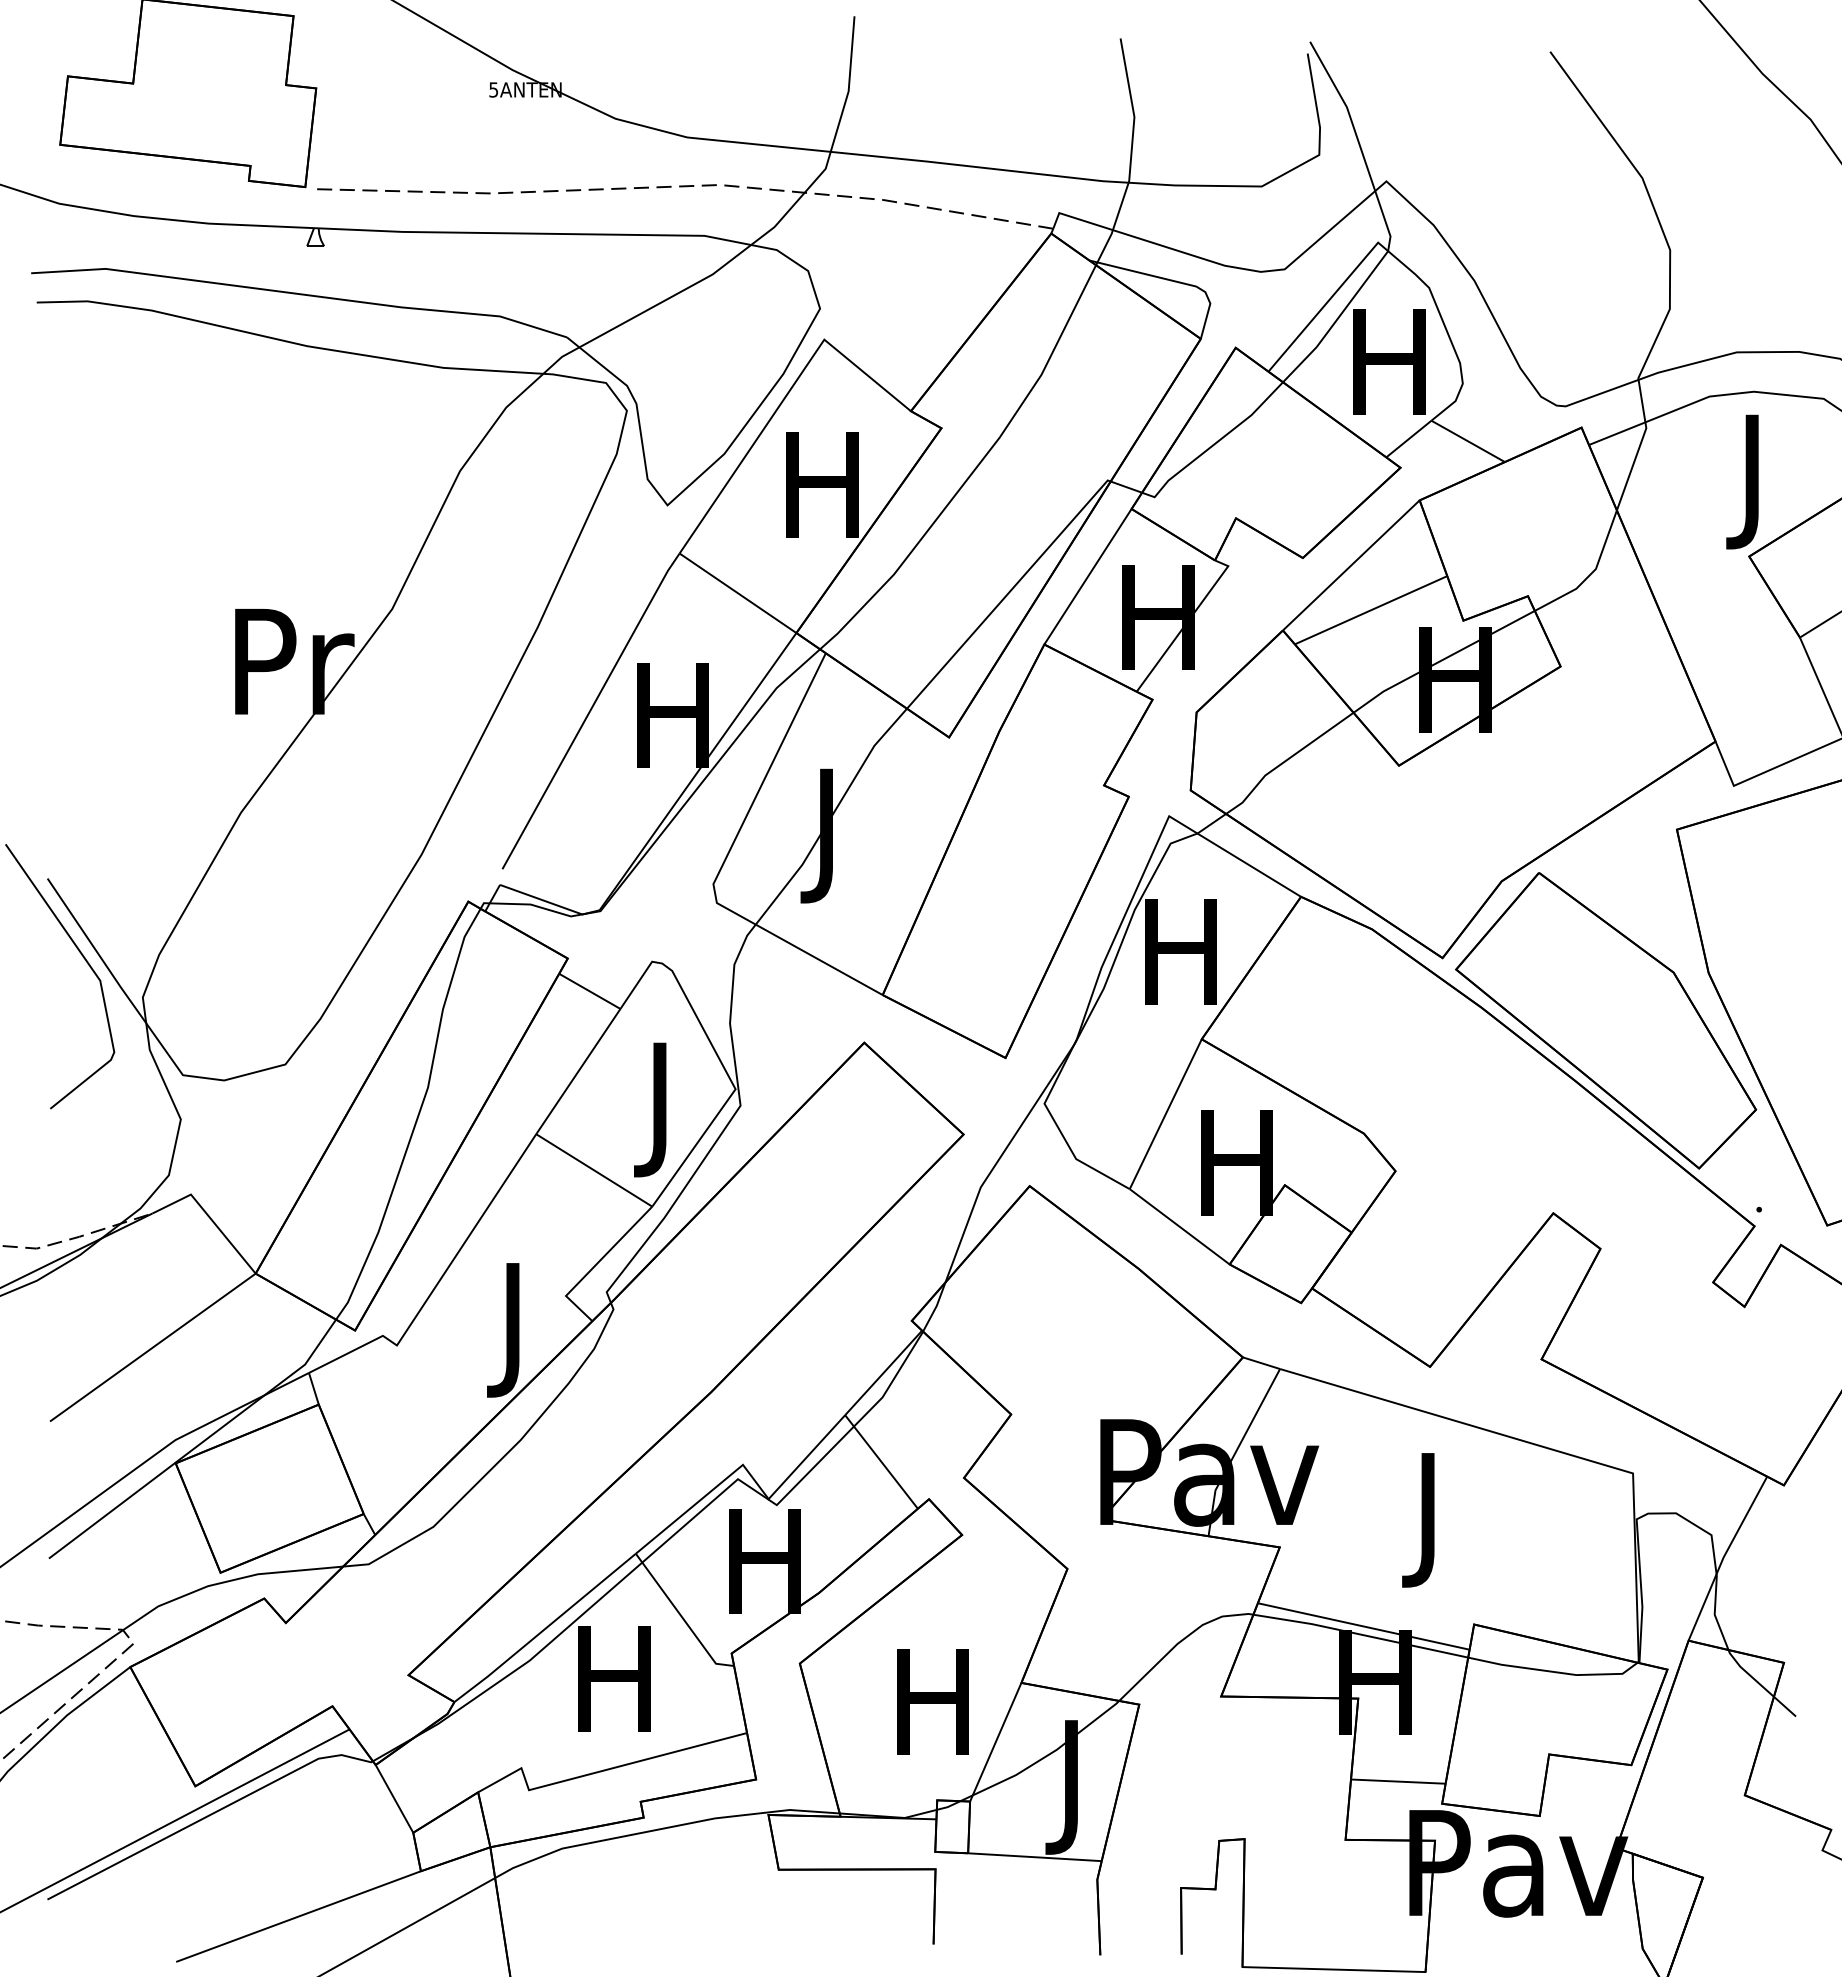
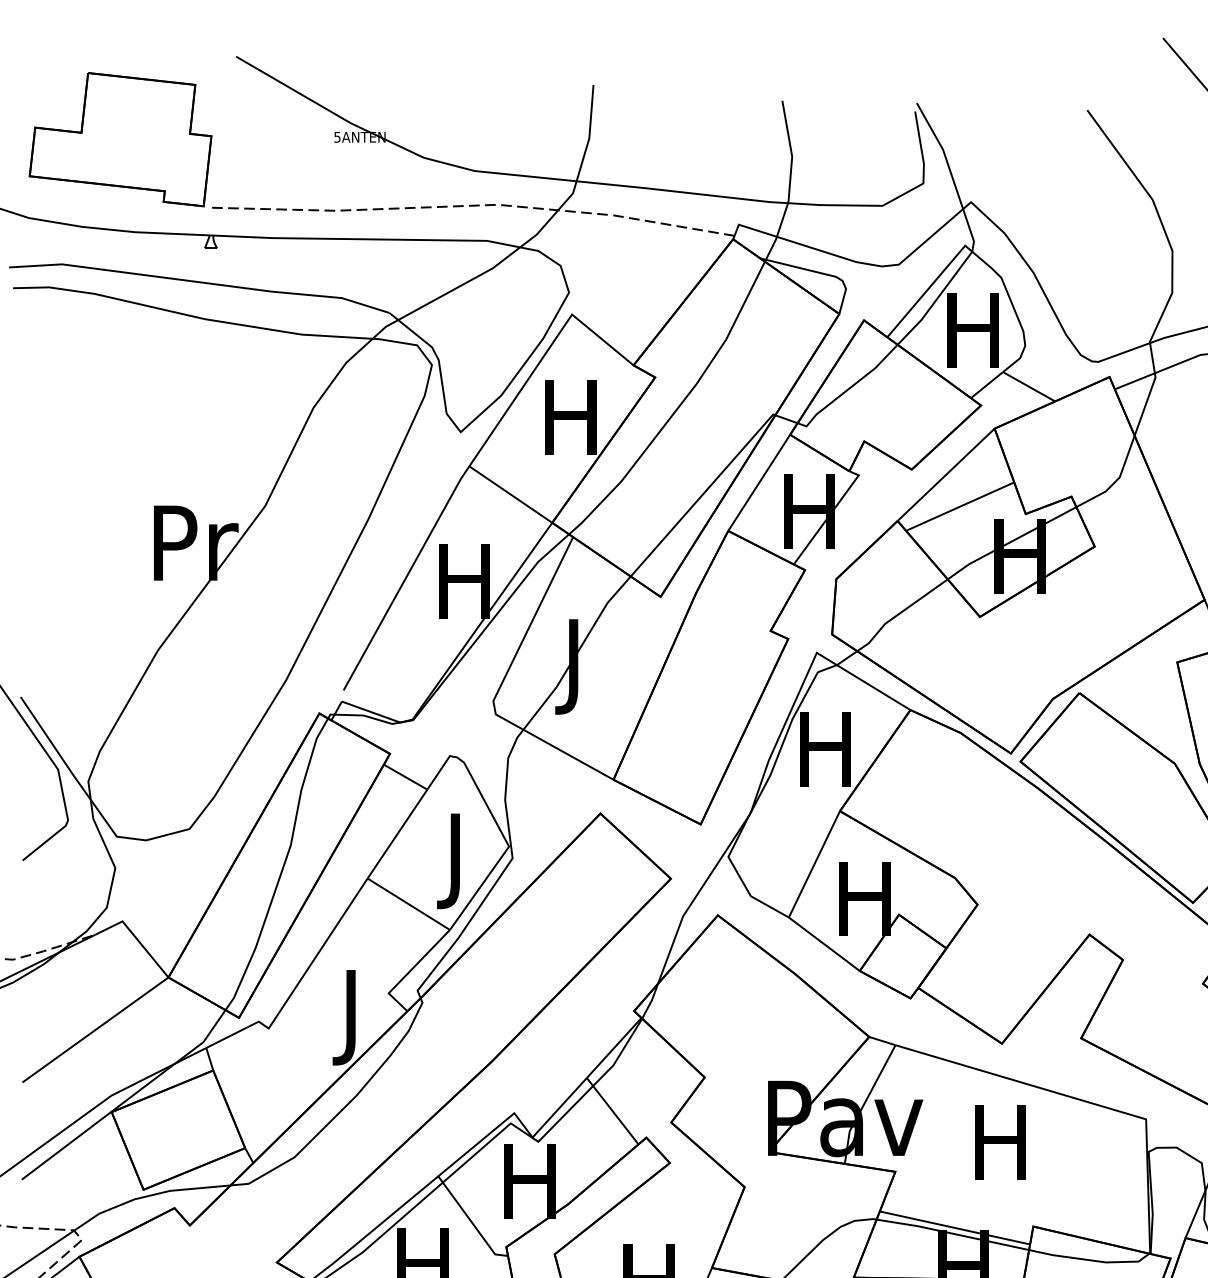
text: (1427, 1520) -> (1000, 1152), J -> H

